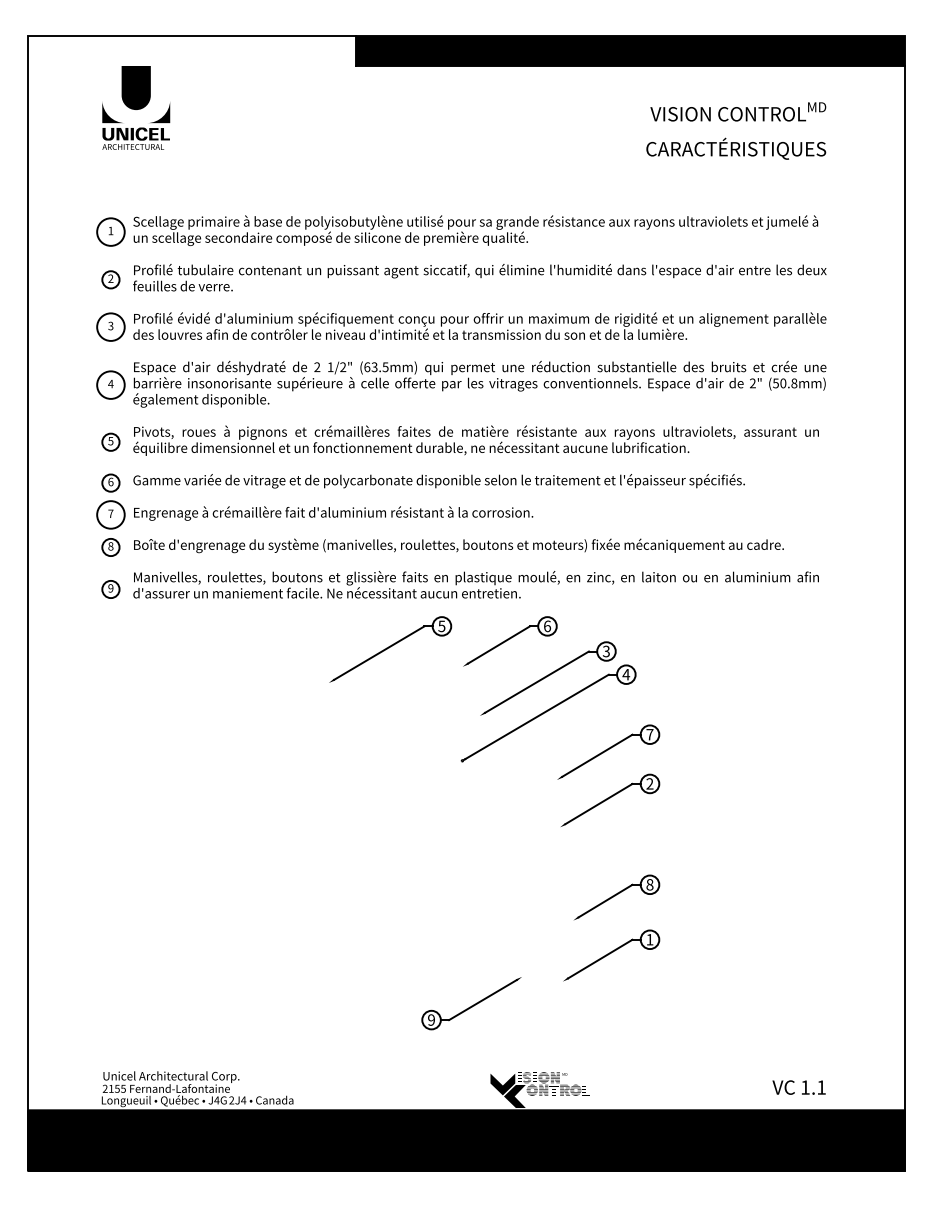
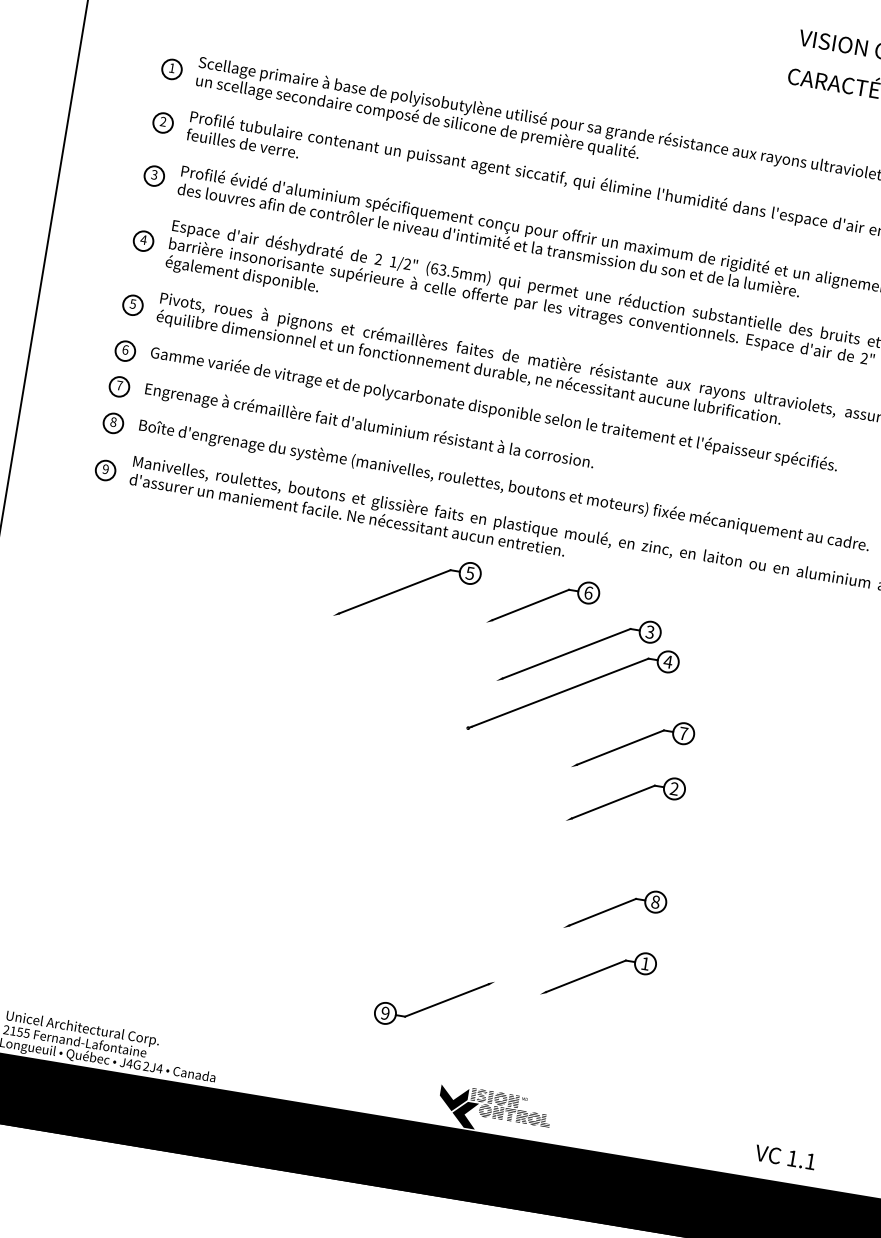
circle: (110, 231) -> (171, 68), size x0.62
circle: (110, 326) -> (153, 175), size x0.62
circle: (110, 384) -> (143, 240), size x0.62
circle: (110, 514) -> (119, 386), size x0.62

